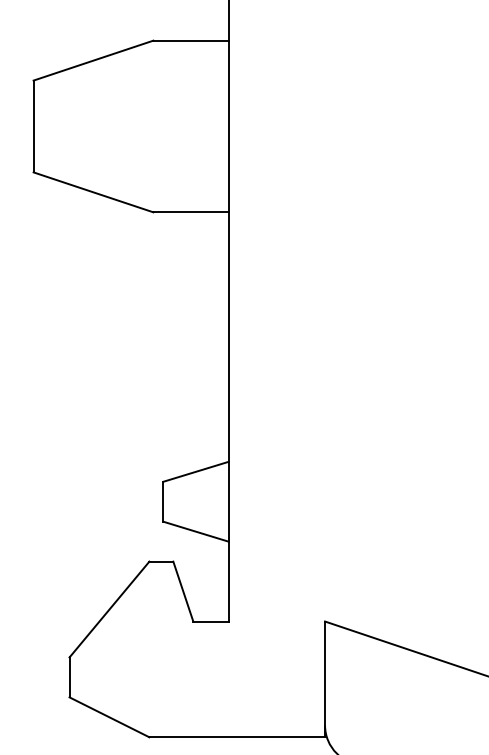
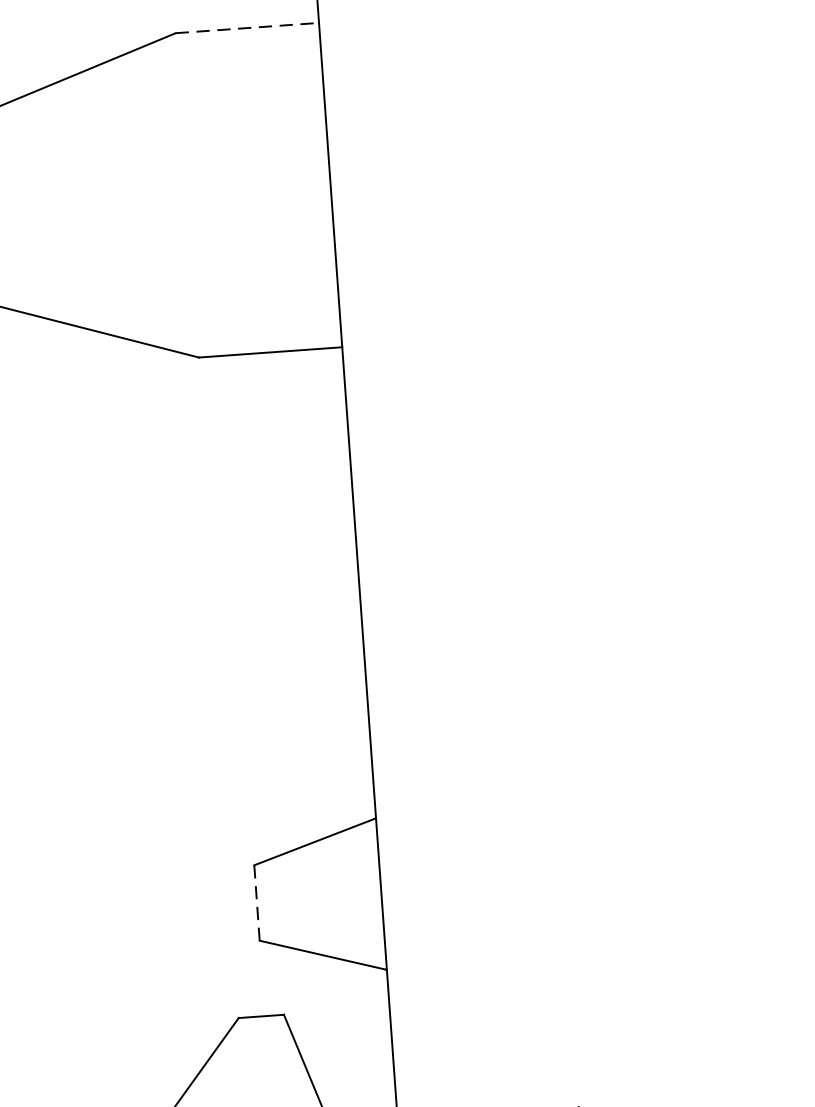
line: (191, 40) -> (247, 27), solid -> dashed
line: (163, 501) -> (257, 902), solid -> dashed

